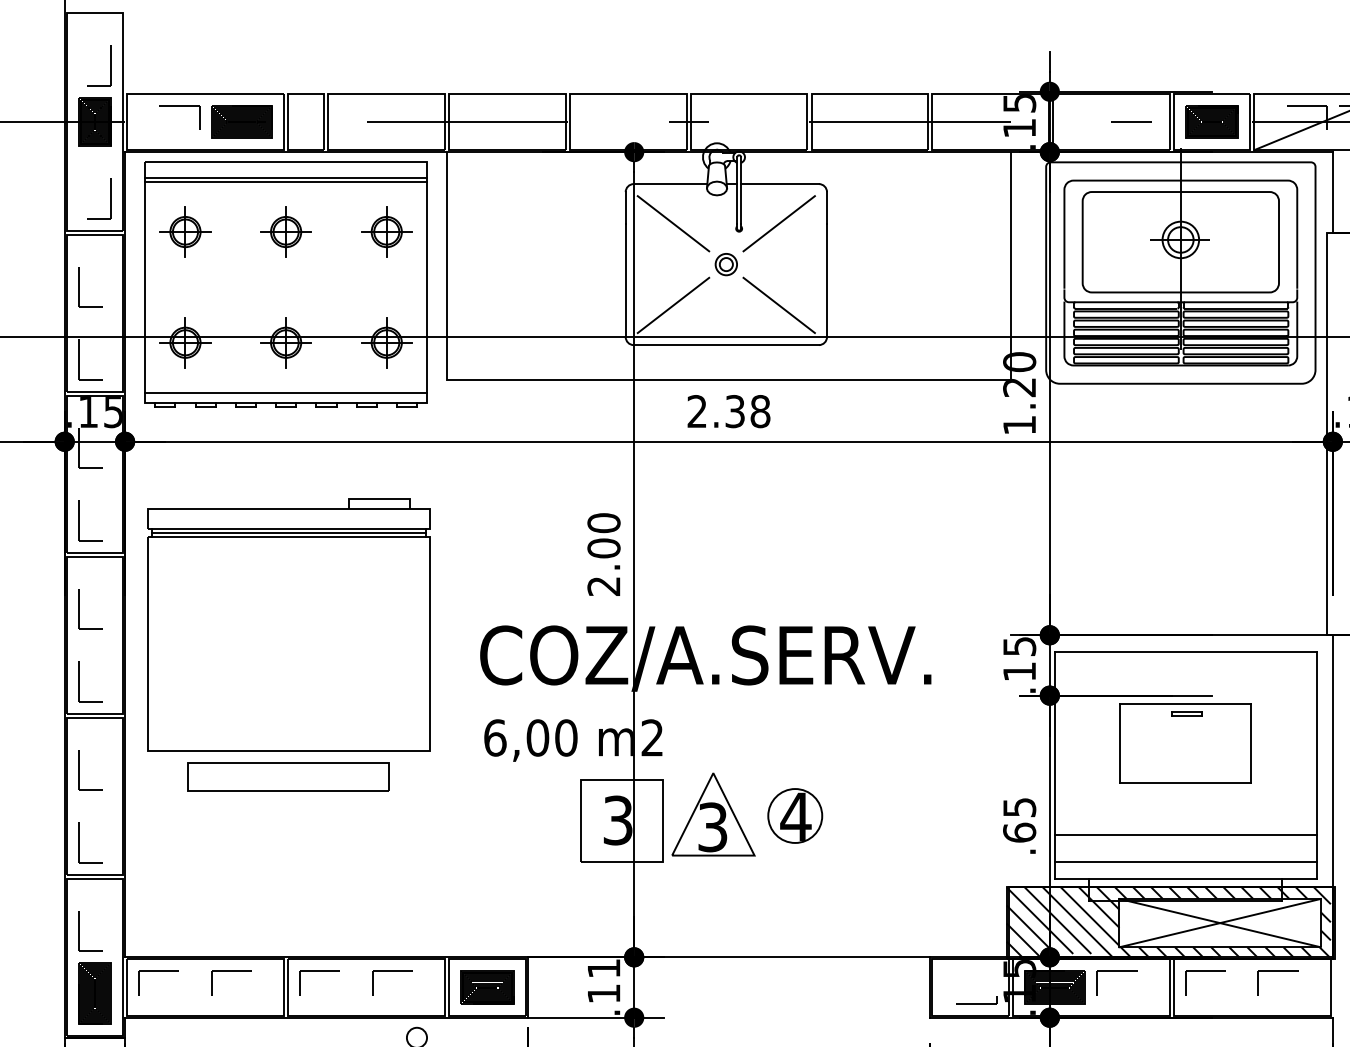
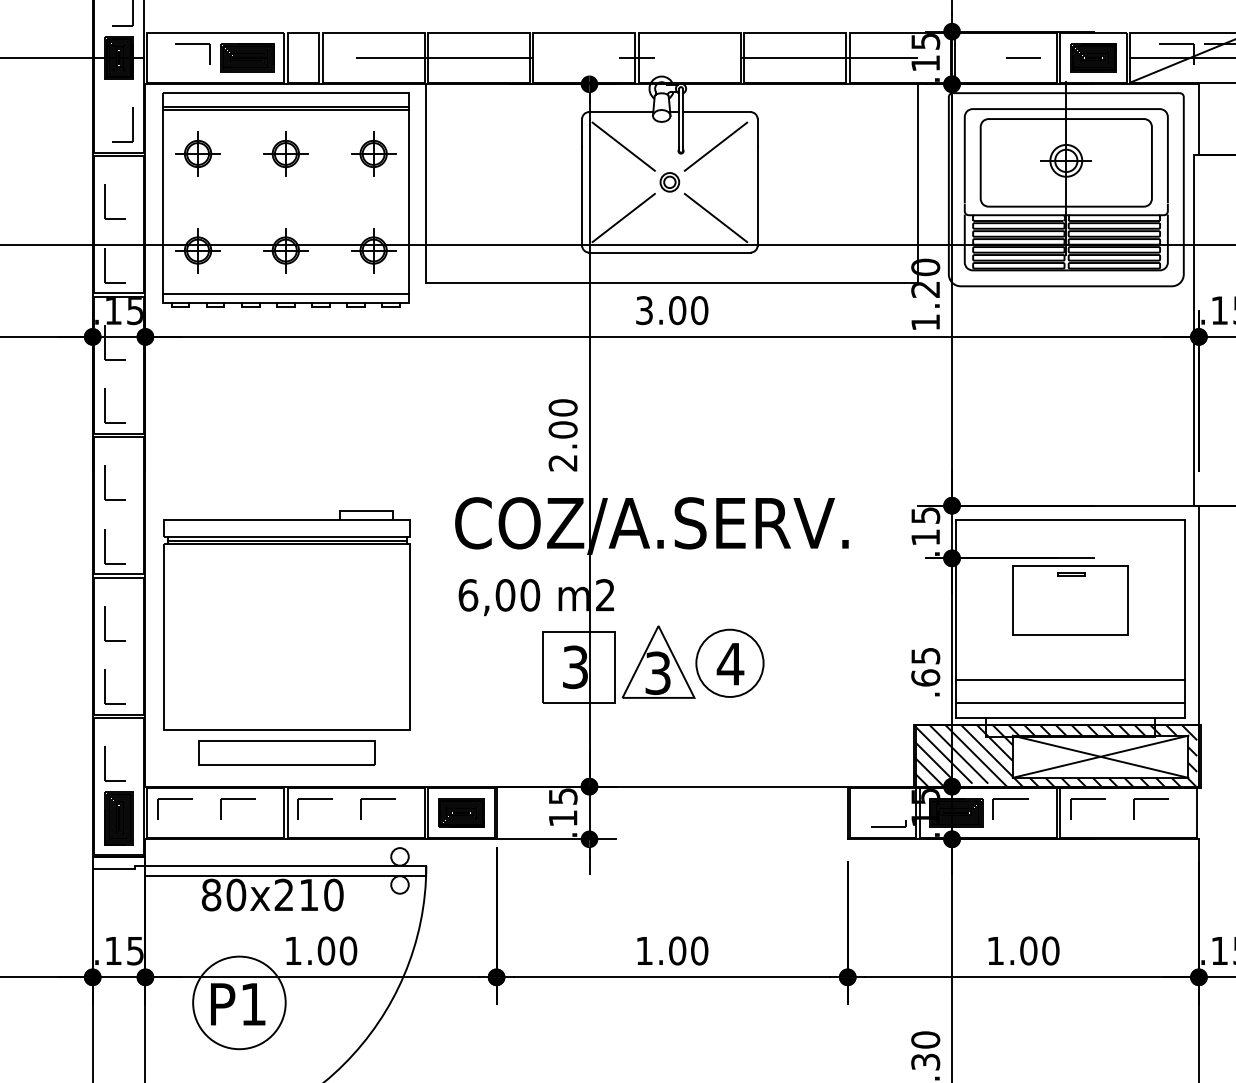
text: (729, 411) -> (672, 310), 2.38 -> 3.00
part: (287, 644) -> (286, 637), moved
circle: (794, 815) -> (729, 662), size x1.43
text: (604, 968) -> (563, 796), .11 -> .15

